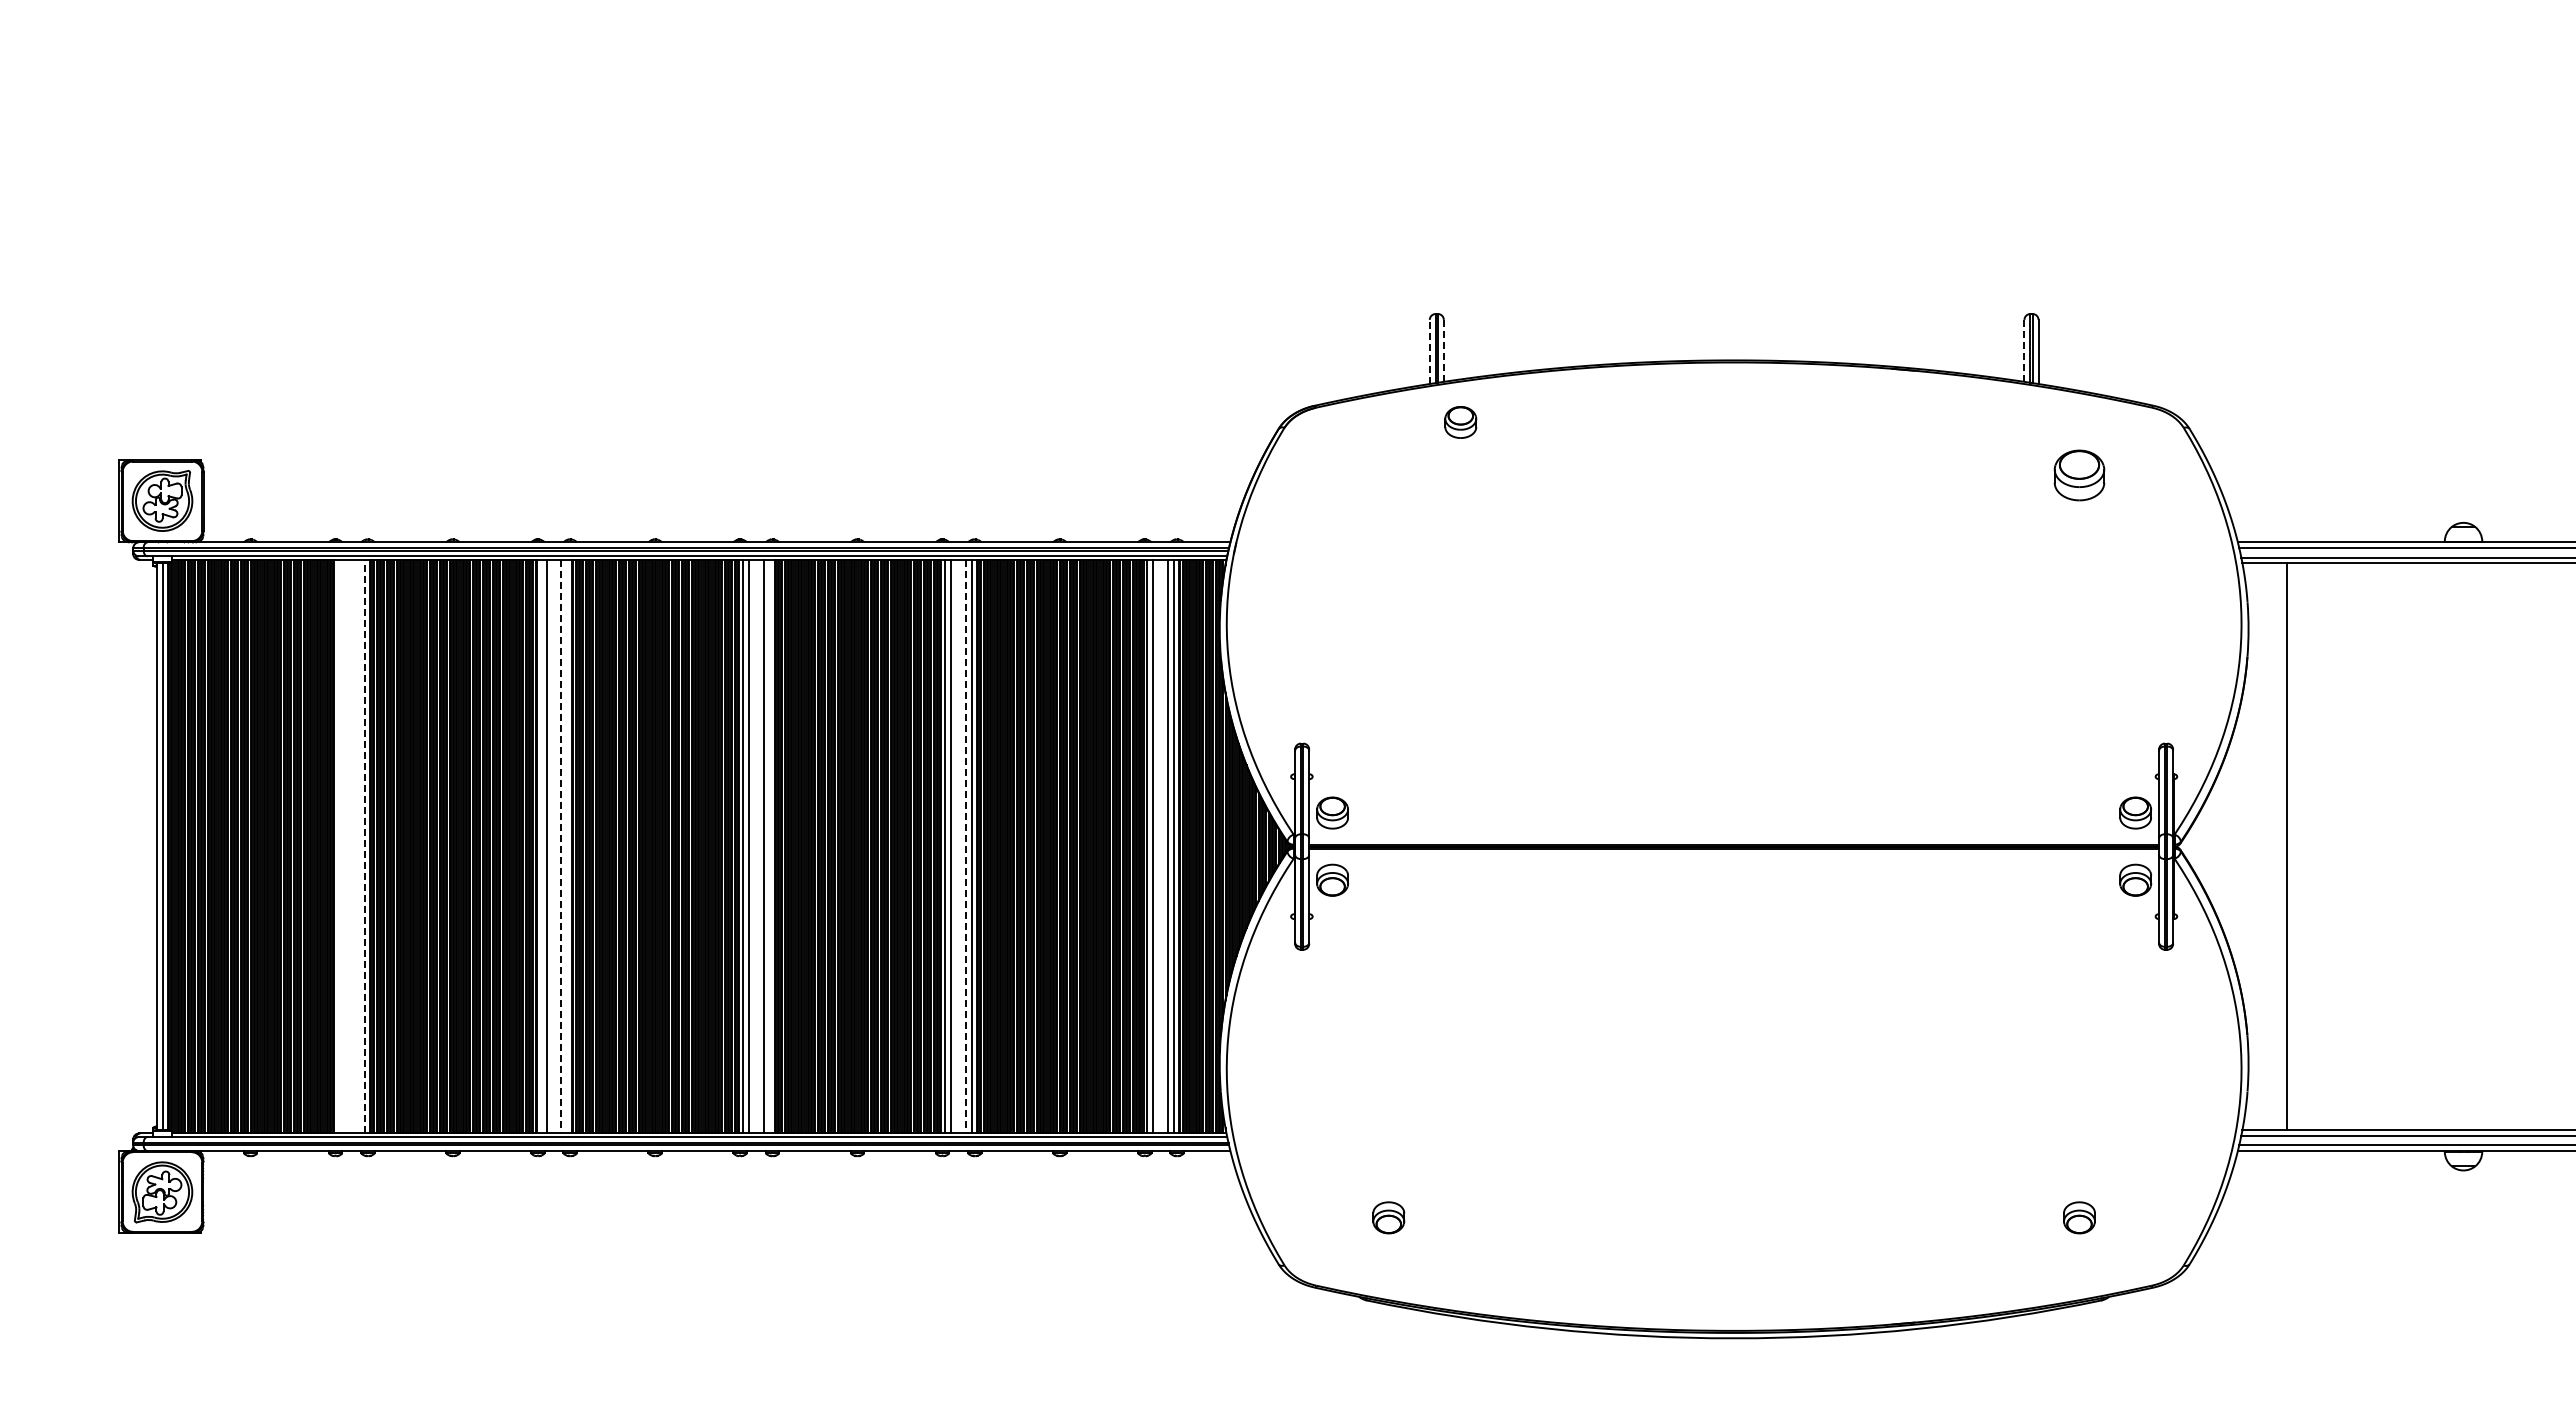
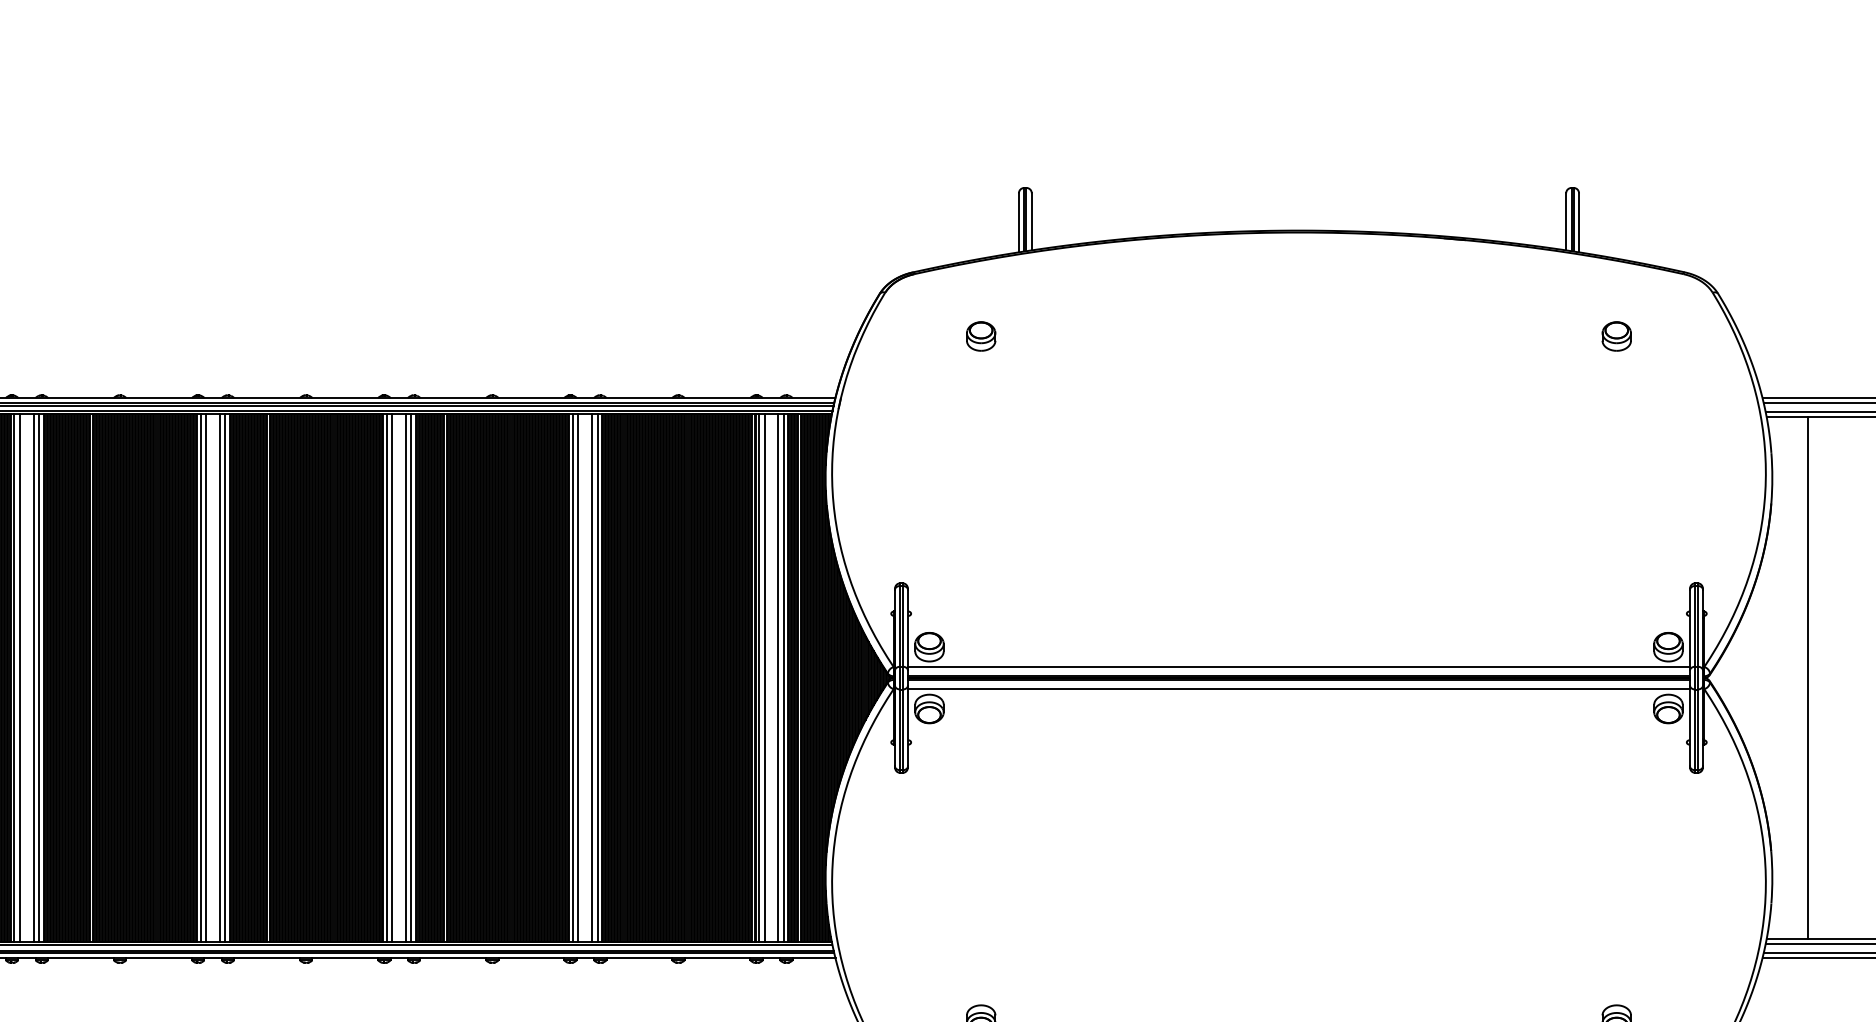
line: (1443, 350) -> (1031, 221), dashed -> solid
line: (2024, 350) -> (1566, 221), dashed -> solid
line: (1429, 351) -> (1018, 222), dashed -> solid
part: (1460, 422) -> (980, 336), moved
part: (2079, 475) -> (1616, 336), size x0.62
line: (1734, 834) -> (1299, 666), added
line: (338, 846) -> (14, 677), added
line: (344, 846) -> (20, 677), added
line: (359, 846) -> (34, 677), added
line: (365, 846) -> (39, 677), dashed -> solid
line: (540, 846) -> (200, 677), added
line: (561, 846) -> (219, 677), dashed -> solid
line: (567, 846) -> (225, 677), added
line: (769, 846) -> (411, 677), added
line: (966, 846) -> (592, 677), dashed -> solid
line: (1734, 858) -> (1299, 688), added

